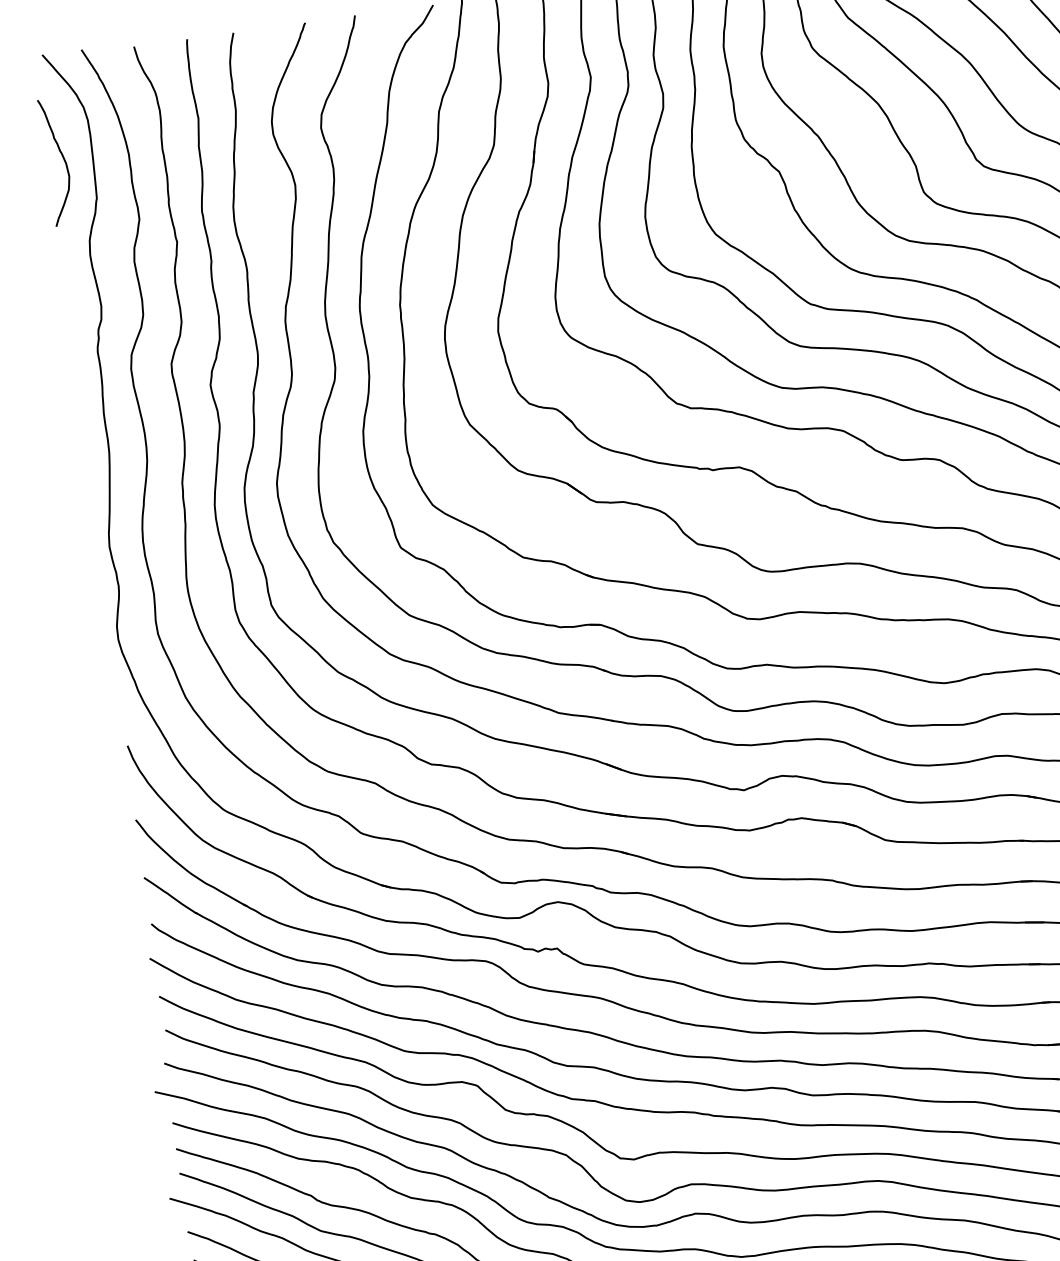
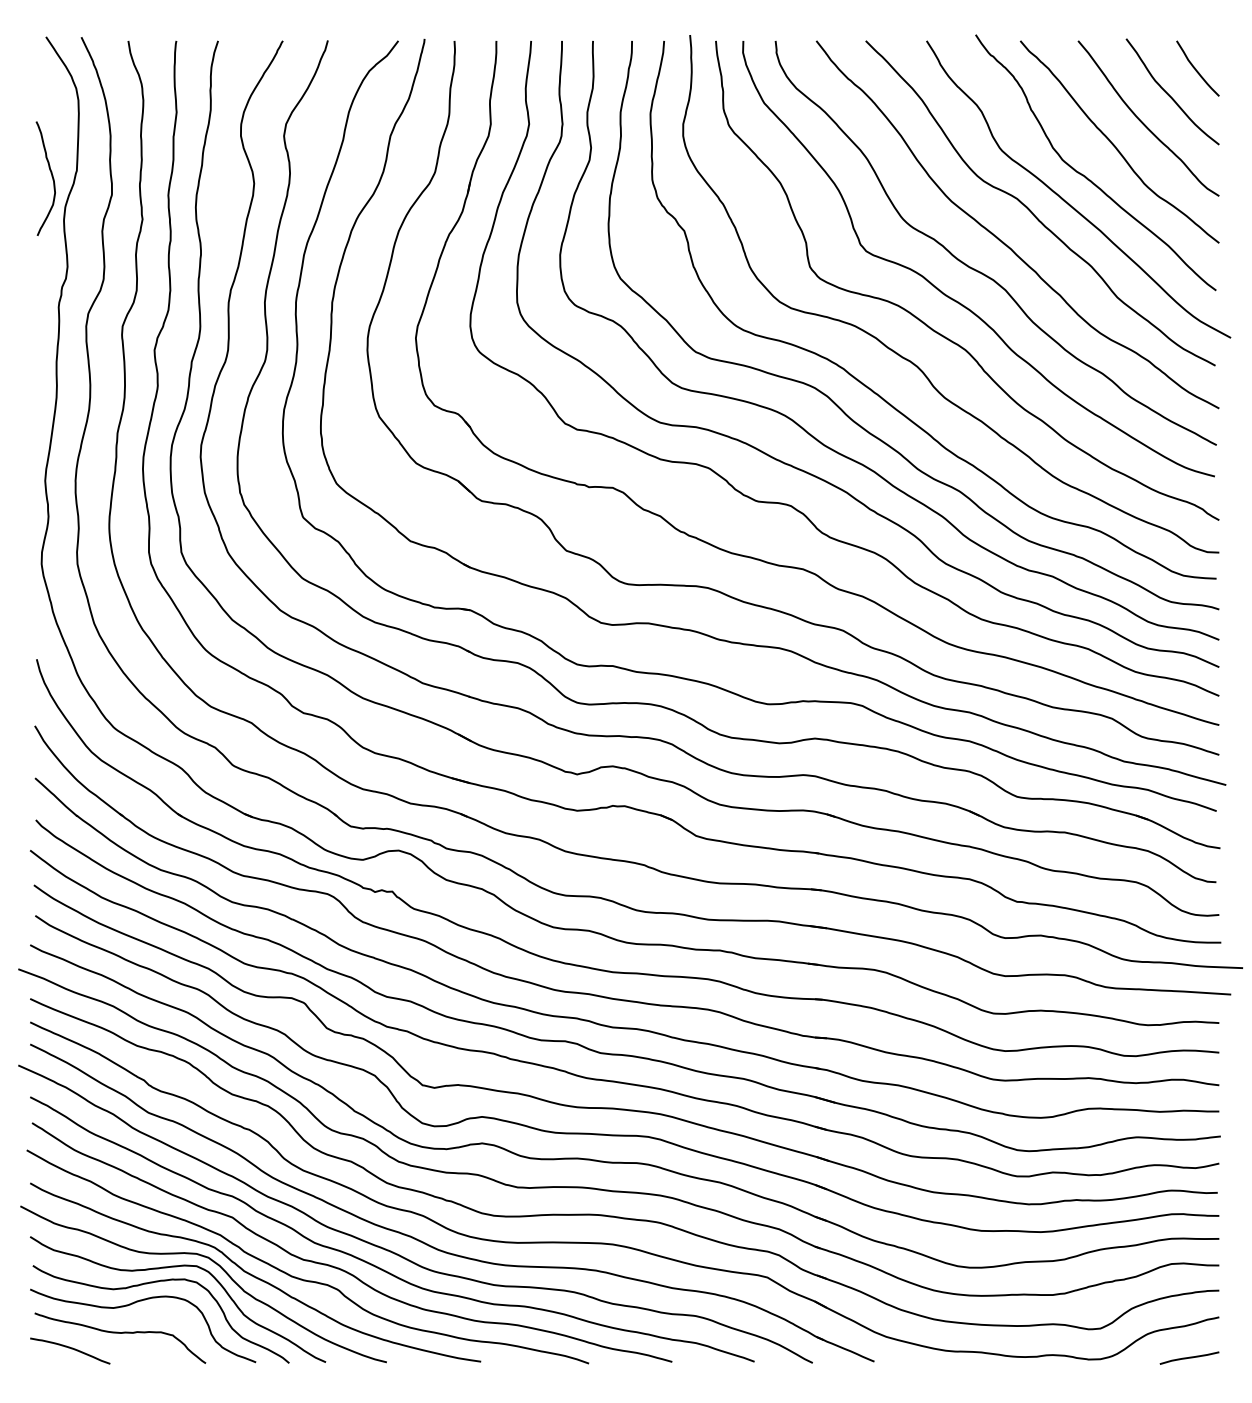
curve: (62, 158) -> (51, 176), moved

